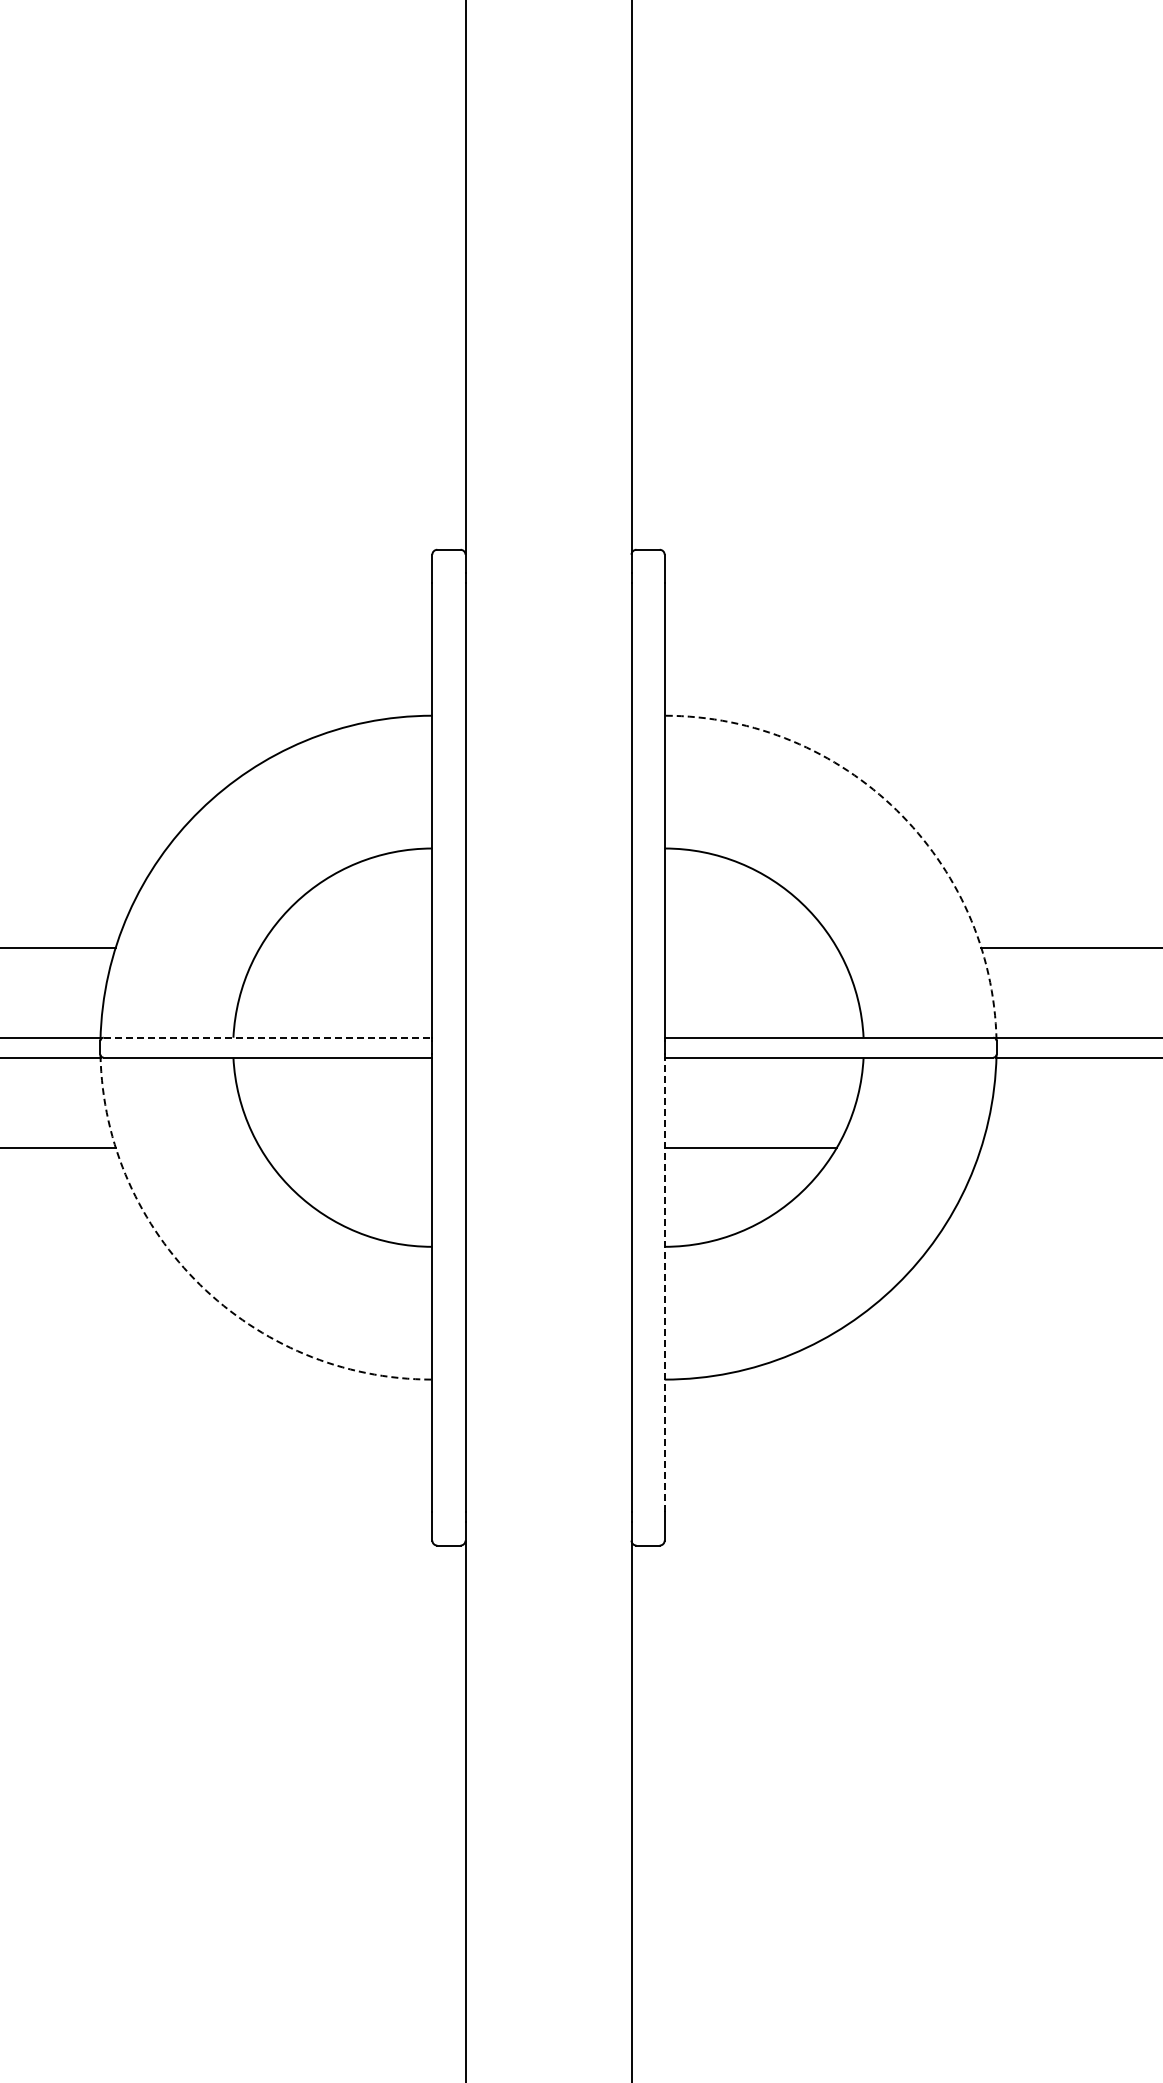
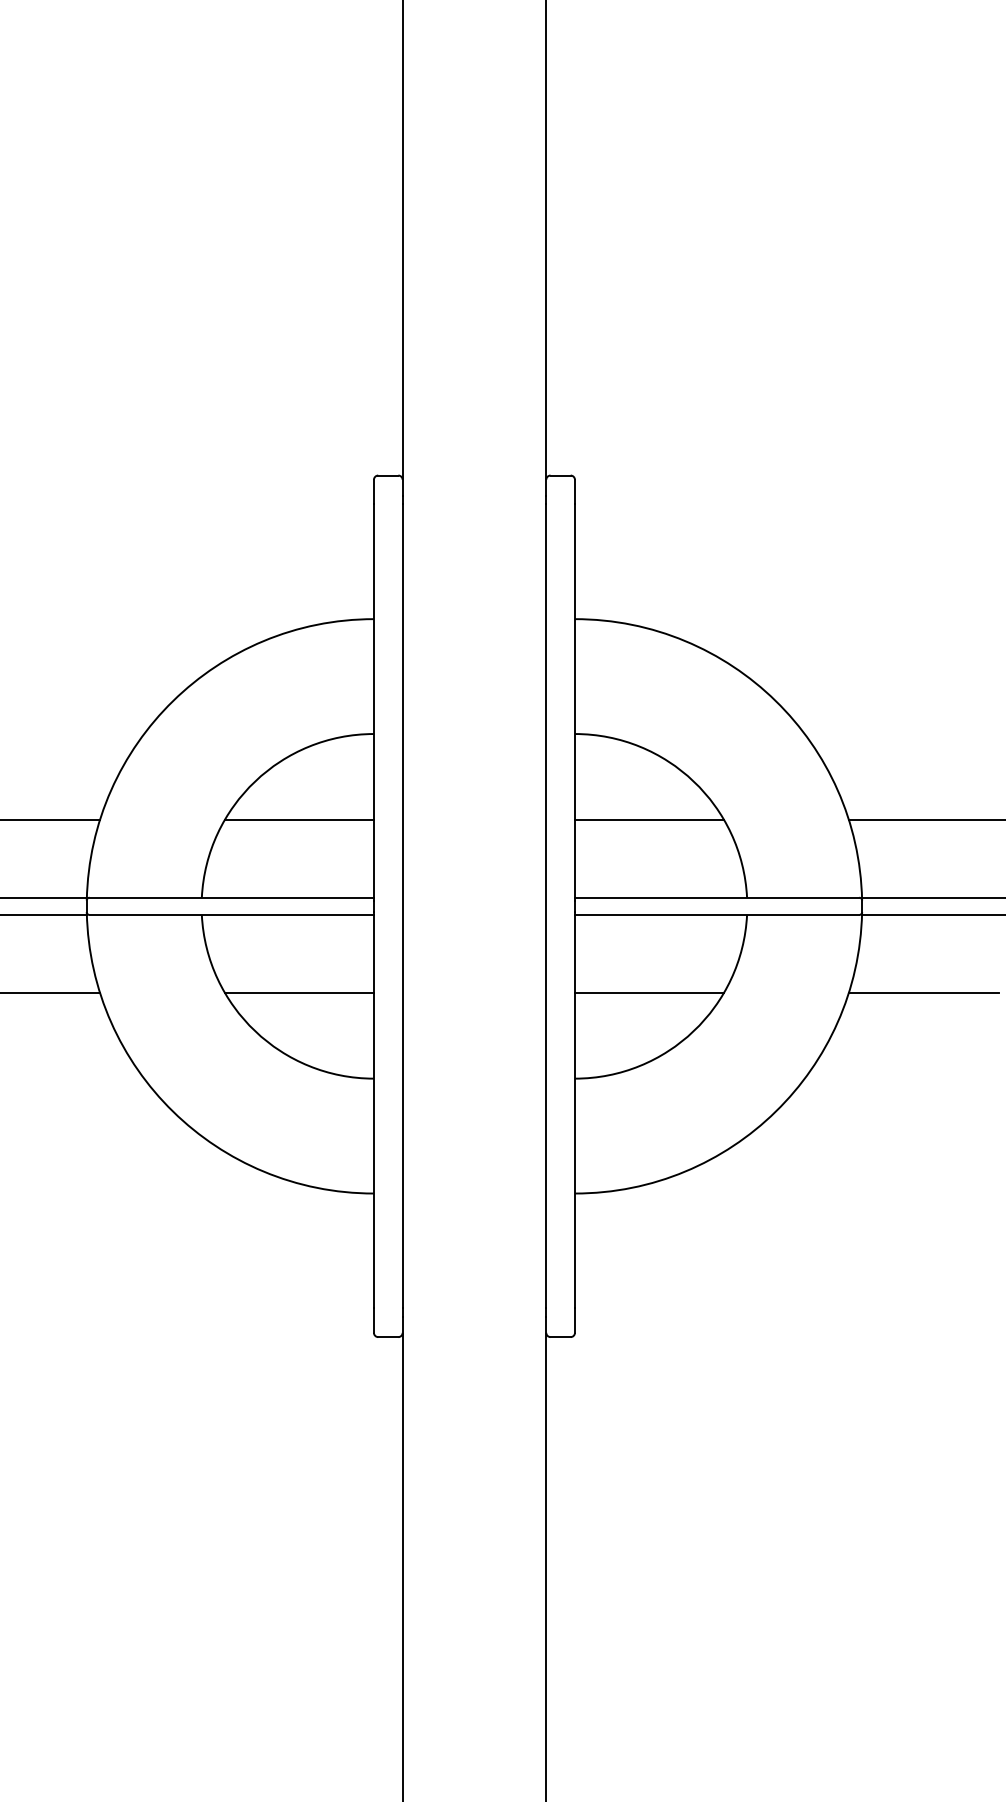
arc: (896, 810) -> (775, 701), dashed -> solid
line: (346, 947) -> (299, 819), added
line: (750, 947) -> (649, 819), added
line: (268, 1037) -> (232, 897), dashed -> solid
line: (346, 1147) -> (299, 992), added
line: (1067, 1147) -> (923, 992), added
arc: (200, 1284) -> (173, 1111), dashed -> solid
line: (664, 1284) -> (574, 1111), dashed -> solid

